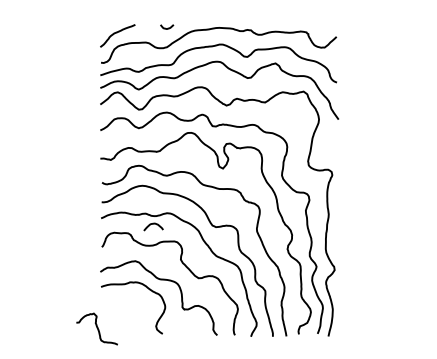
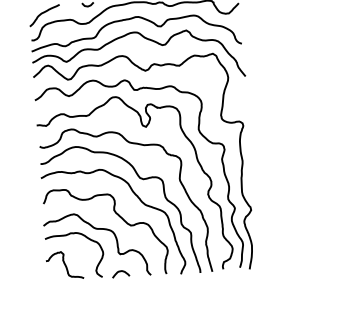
curve: (153, 224) -> (120, 271), moved
curve: (96, 328) -> (64, 265), moved

